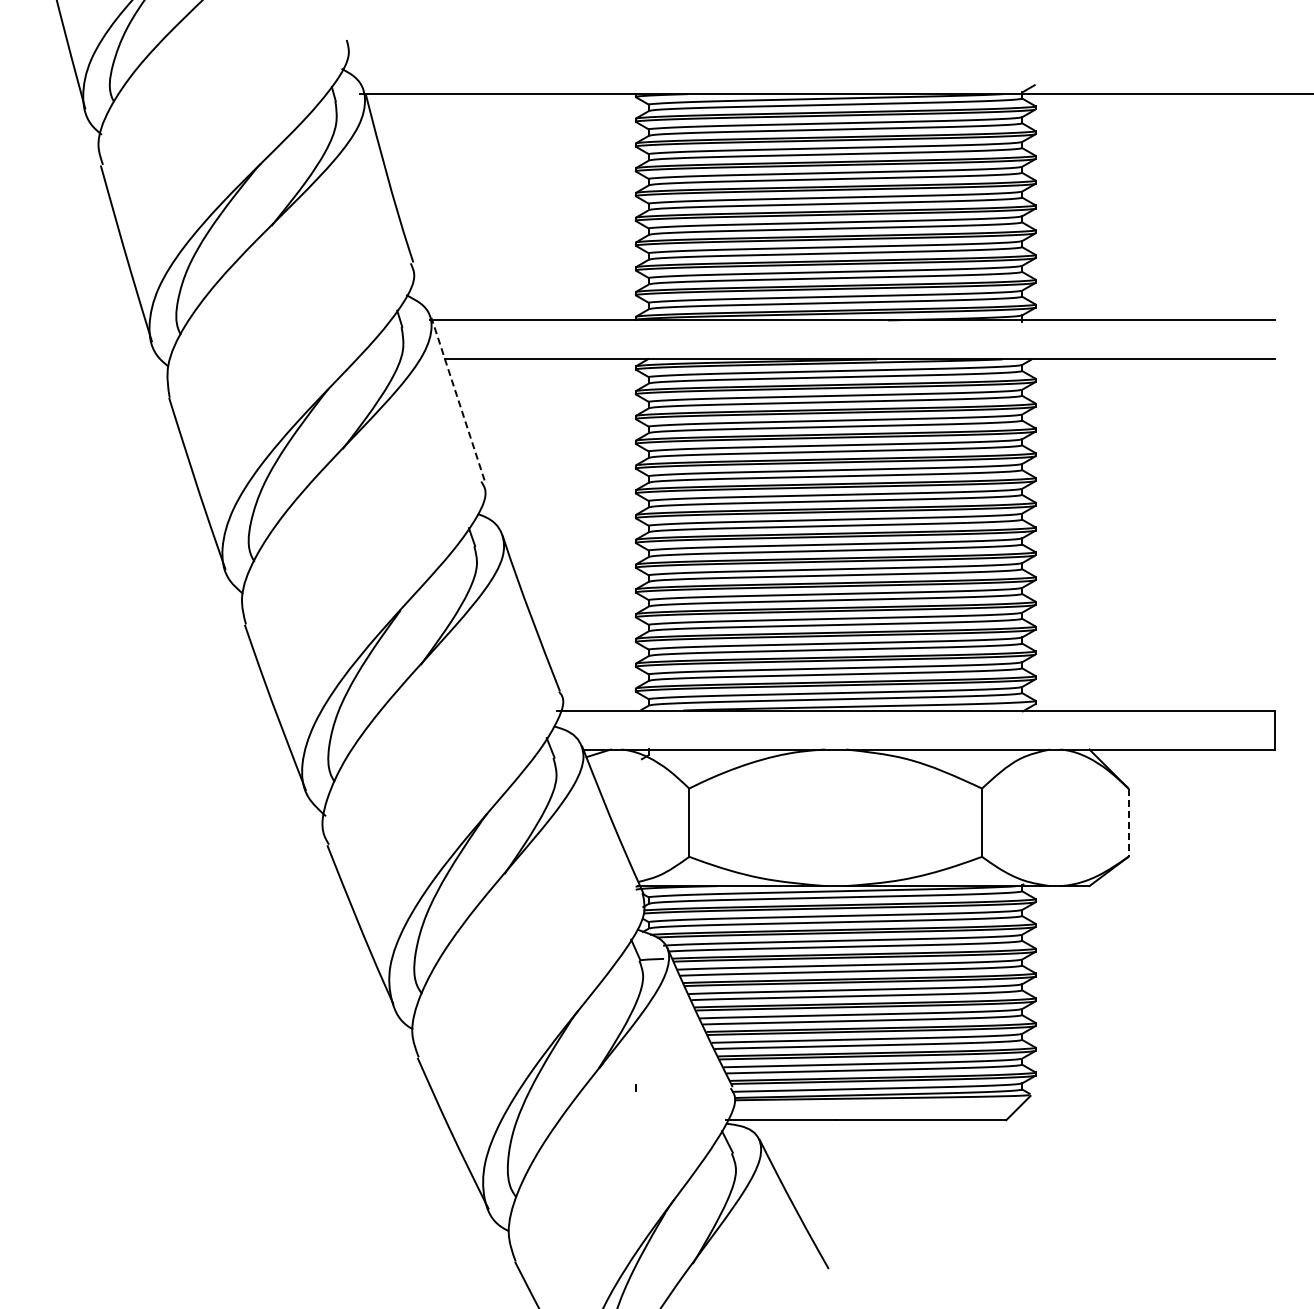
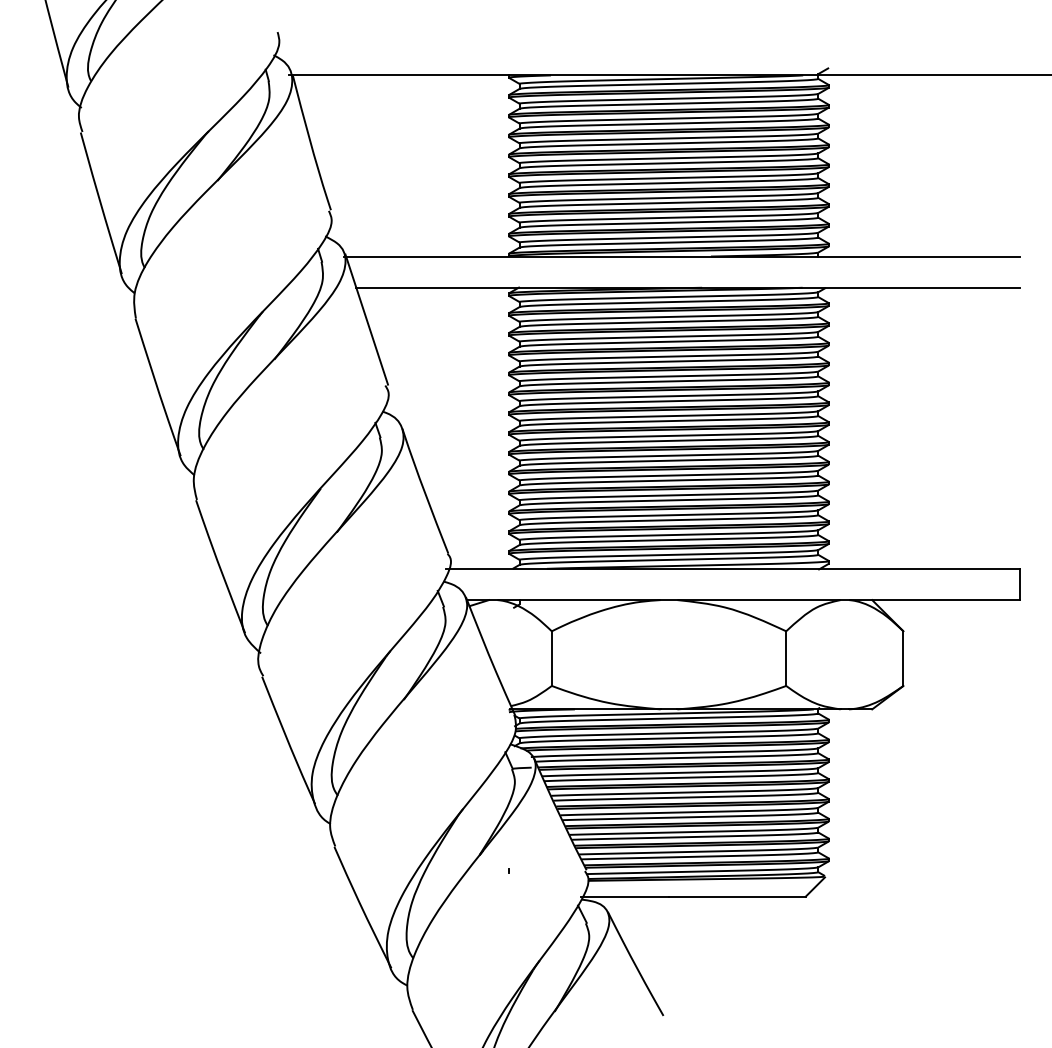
line: (457, 398) -> (366, 319), dashed -> solid
line: (1128, 823) -> (903, 659), dashed -> solid

